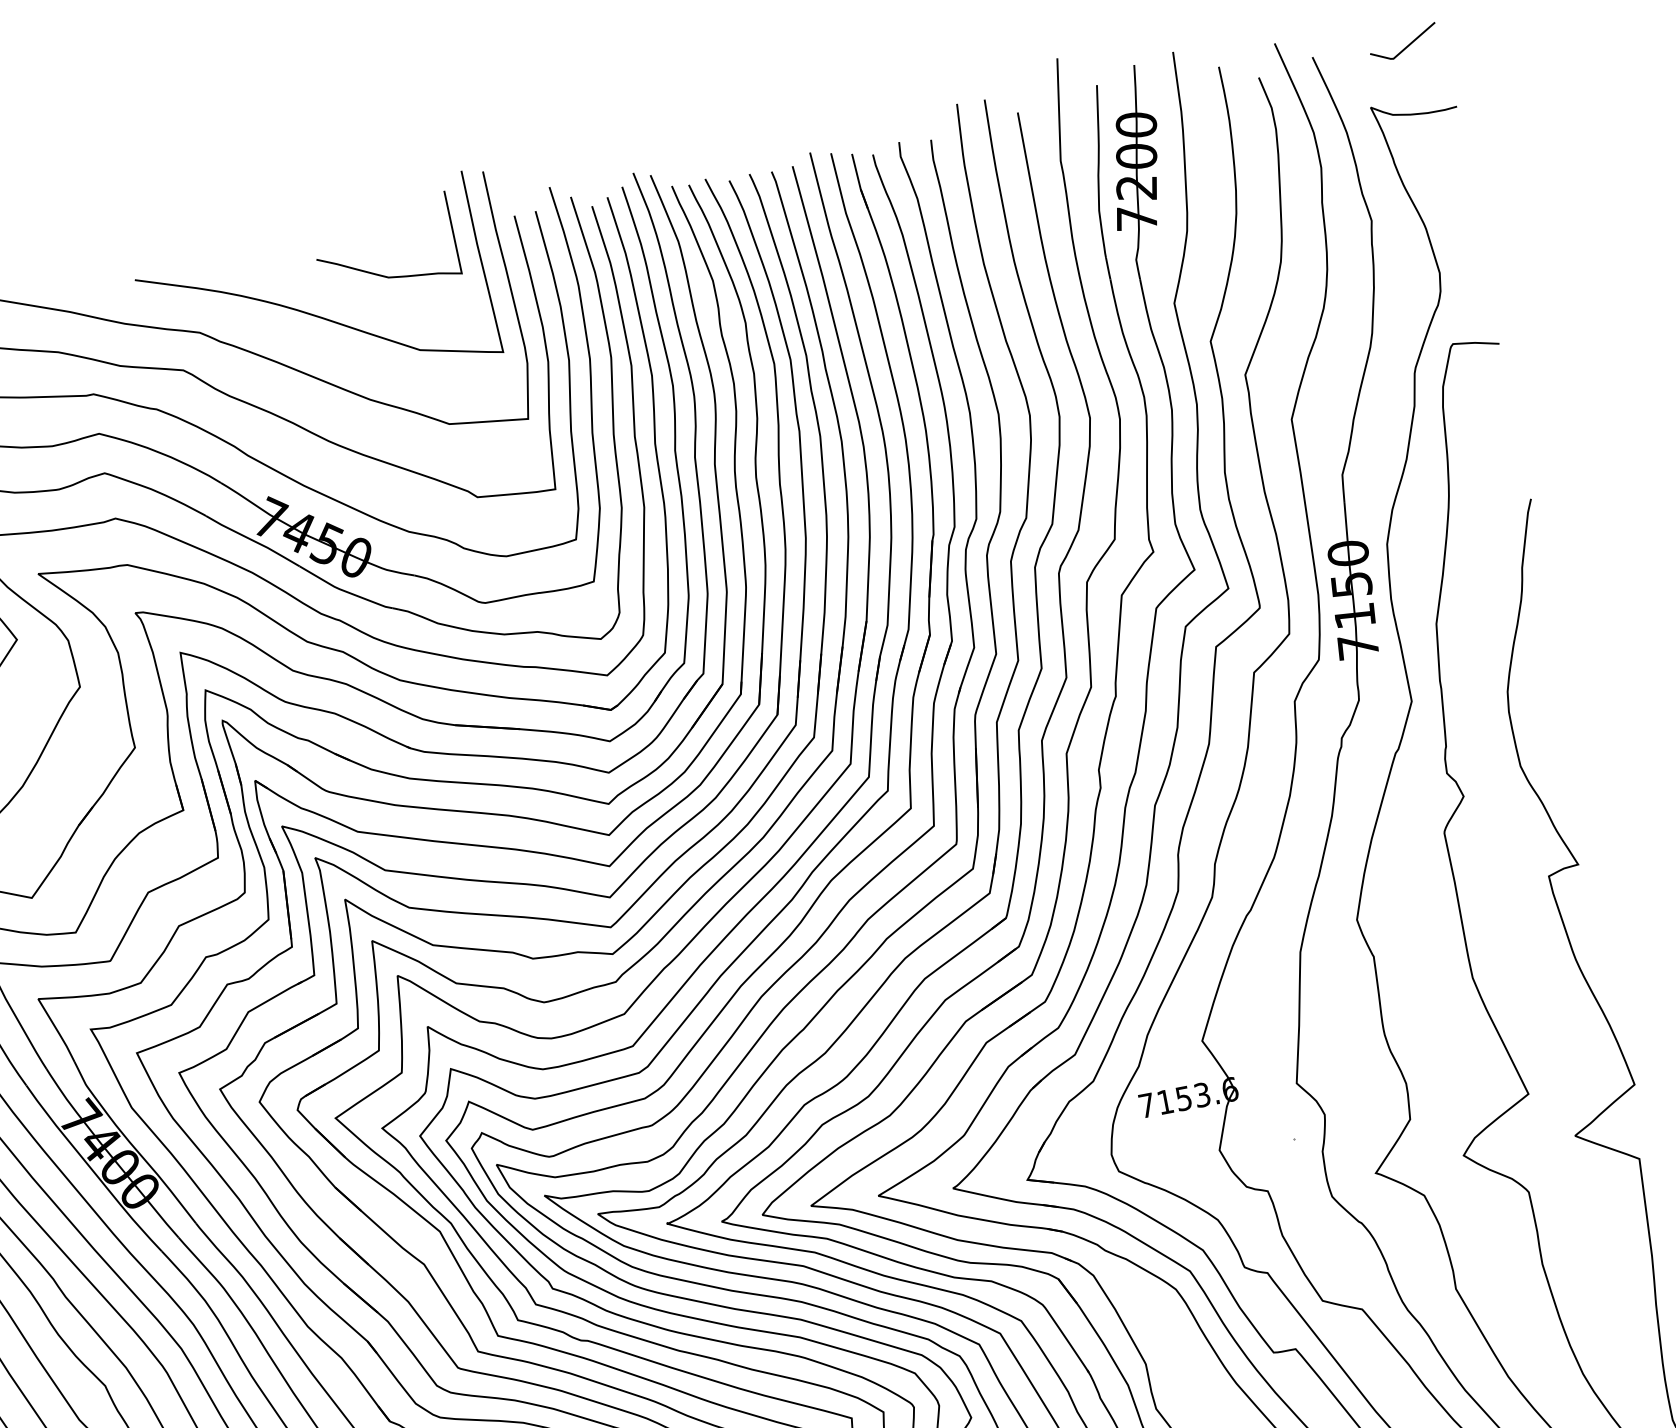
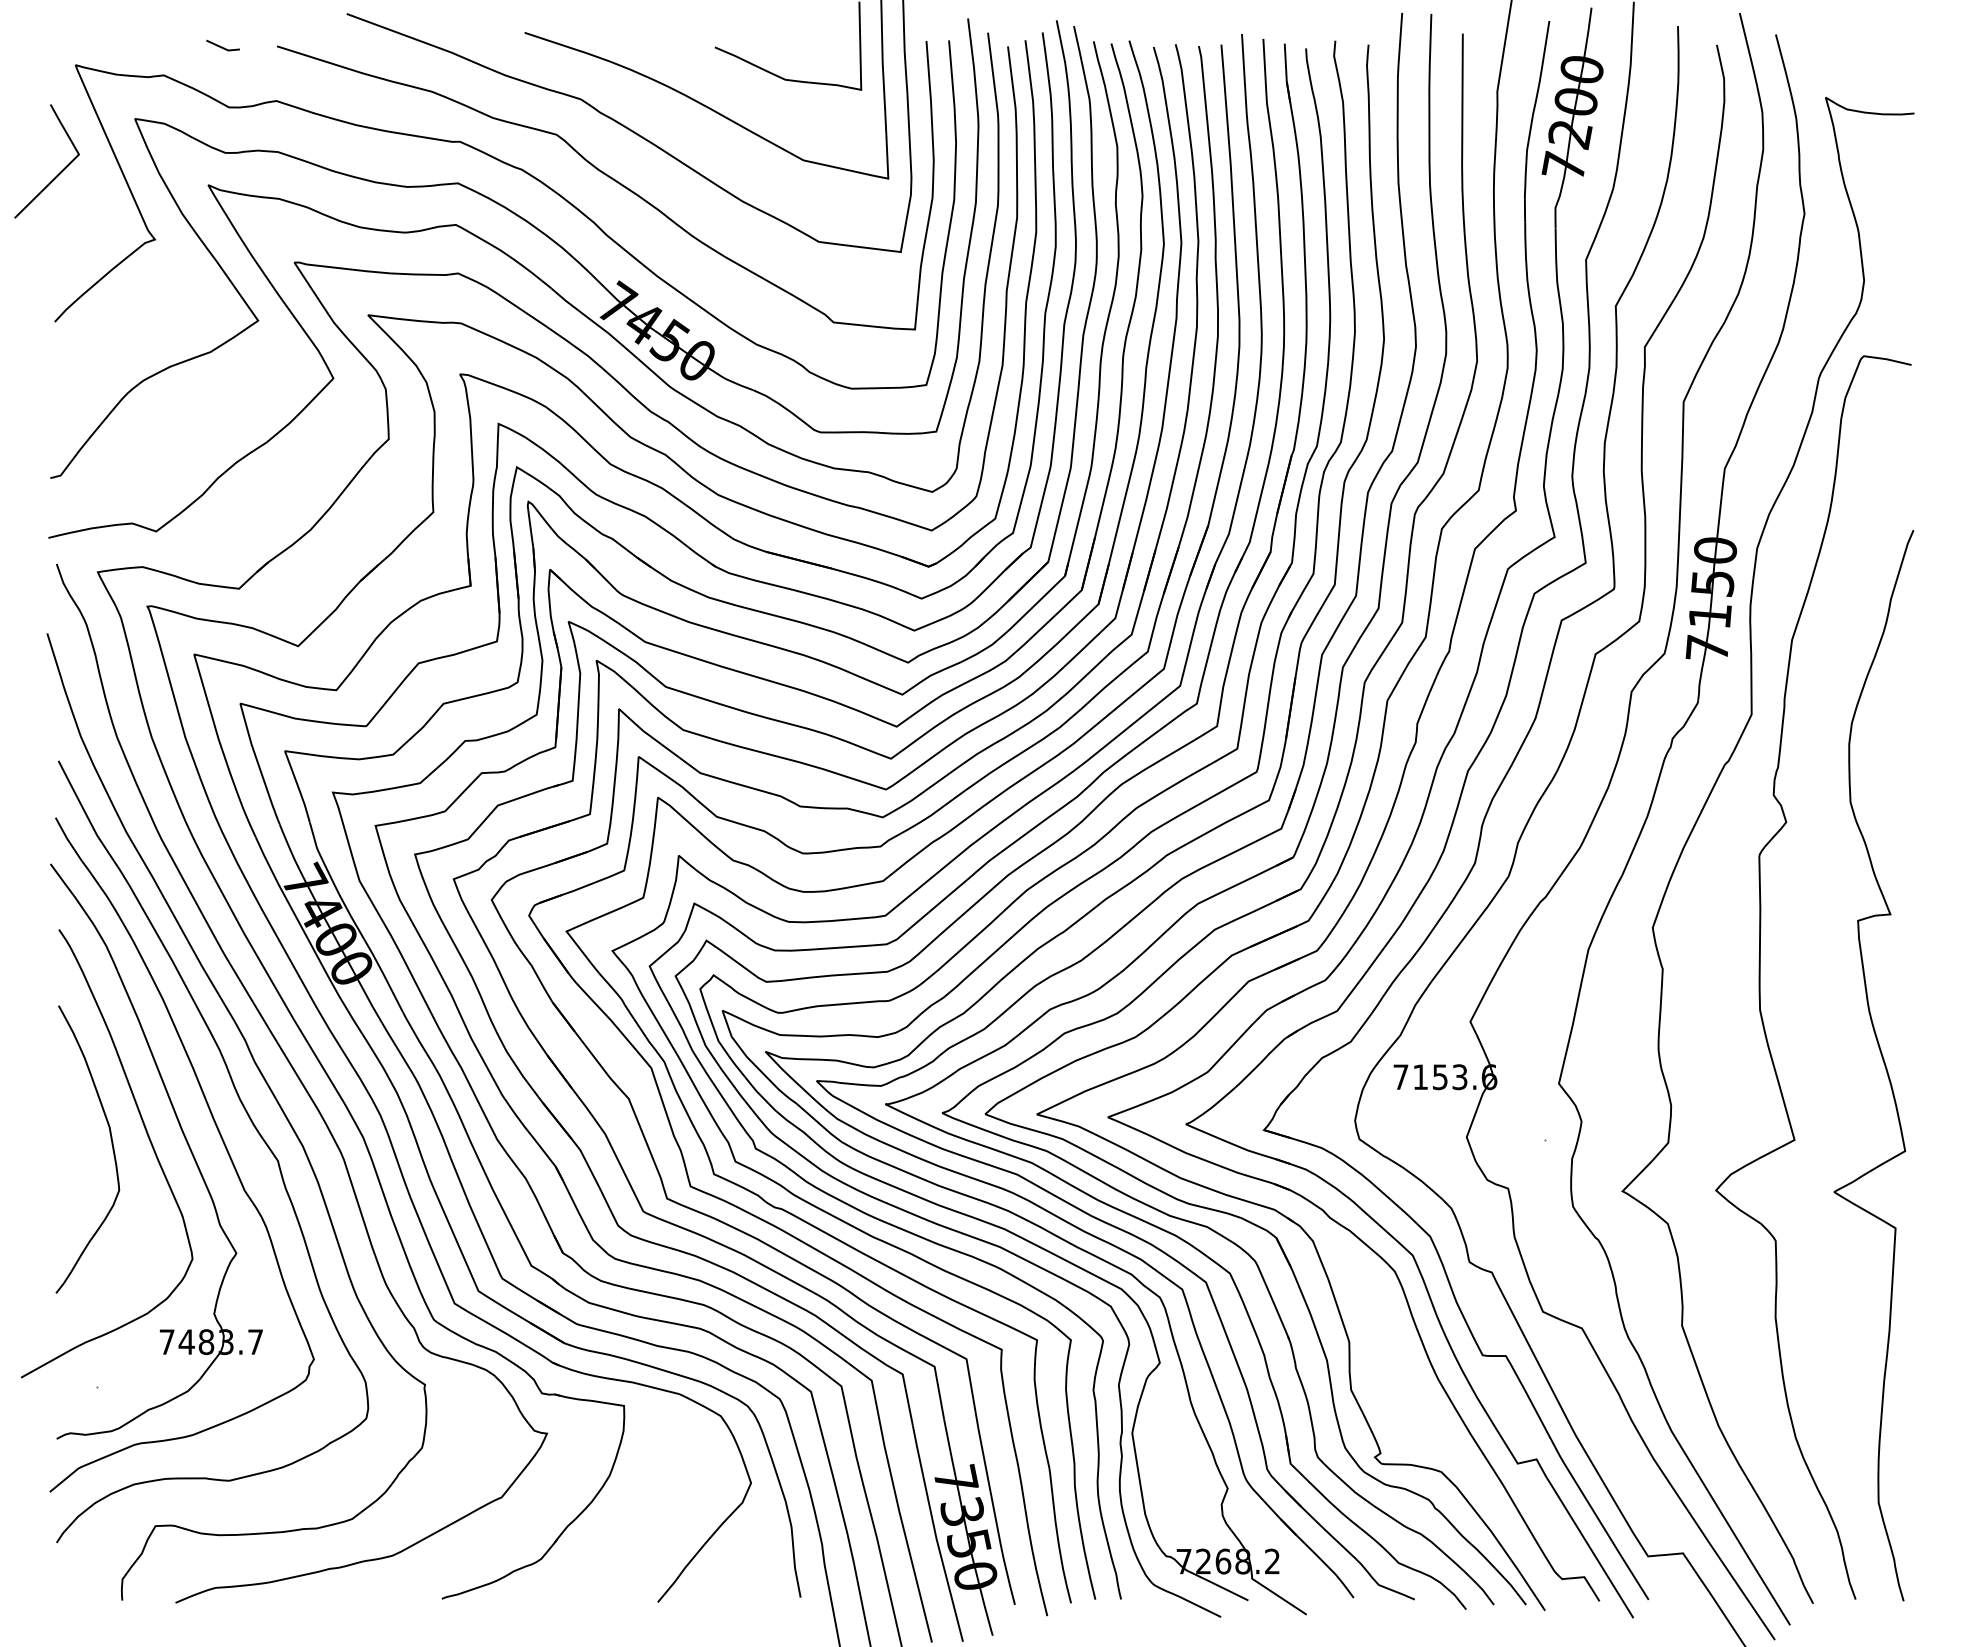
line: (1406, 46) -> (1874, 41), removed

